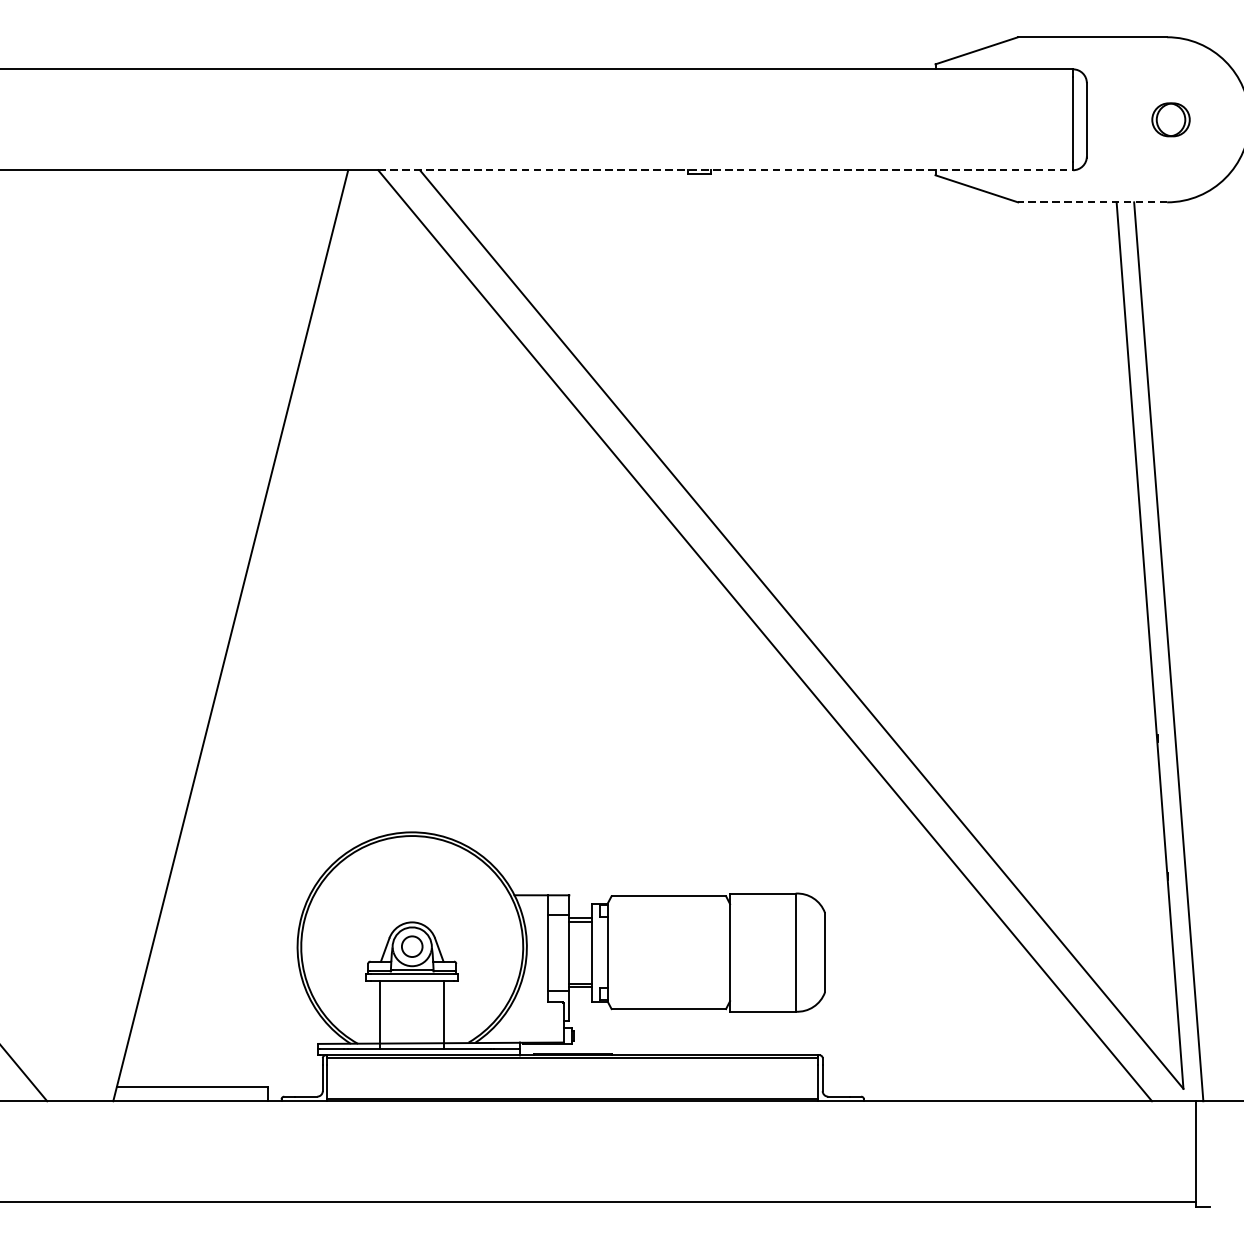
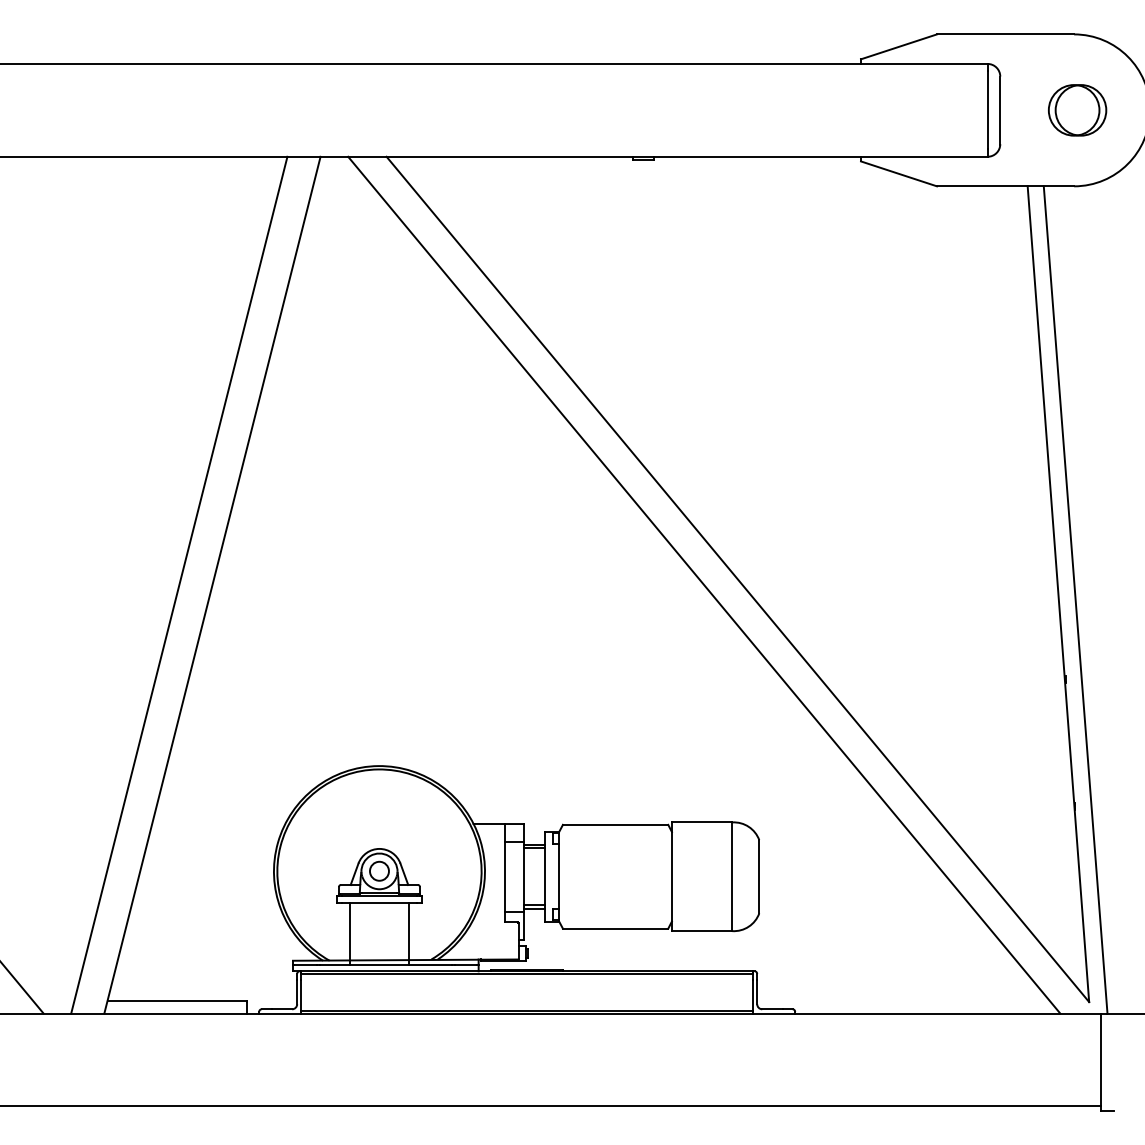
part: (1170, 119) -> (1077, 110), size x1.67
line: (725, 169) -> (667, 156), dashed -> solid
line: (1092, 202) -> (1005, 186), dashed -> solid
line: (194, 635) -> (179, 584), added

